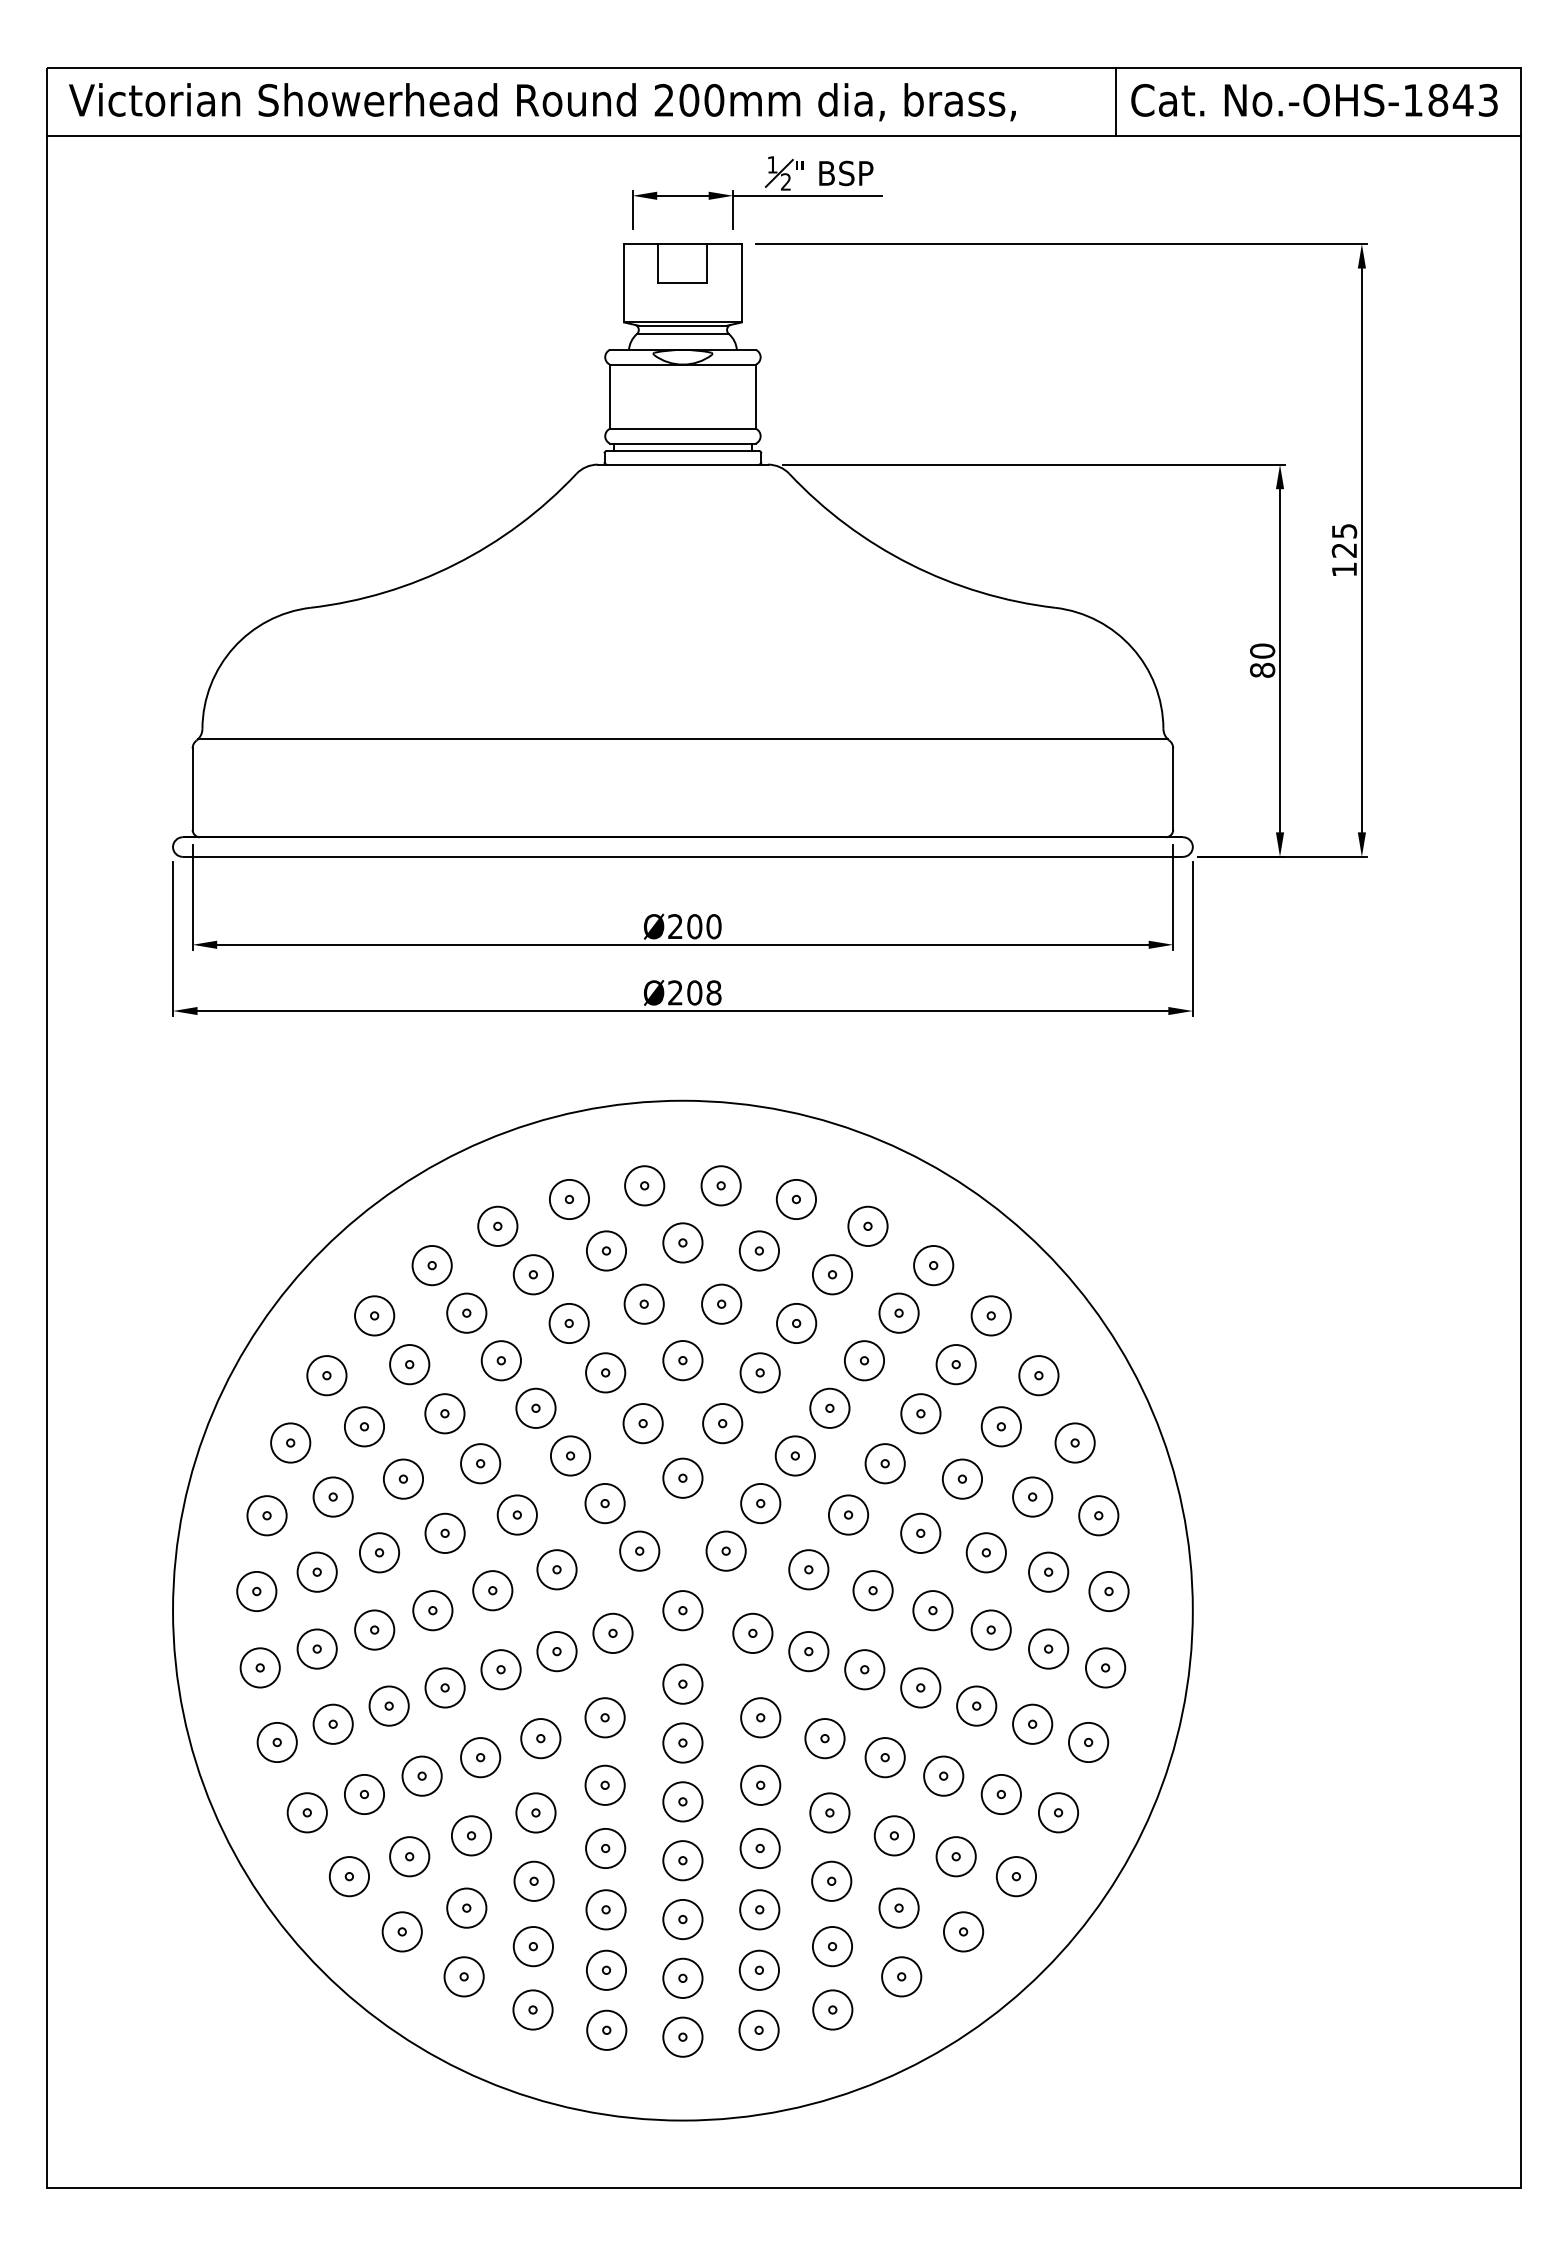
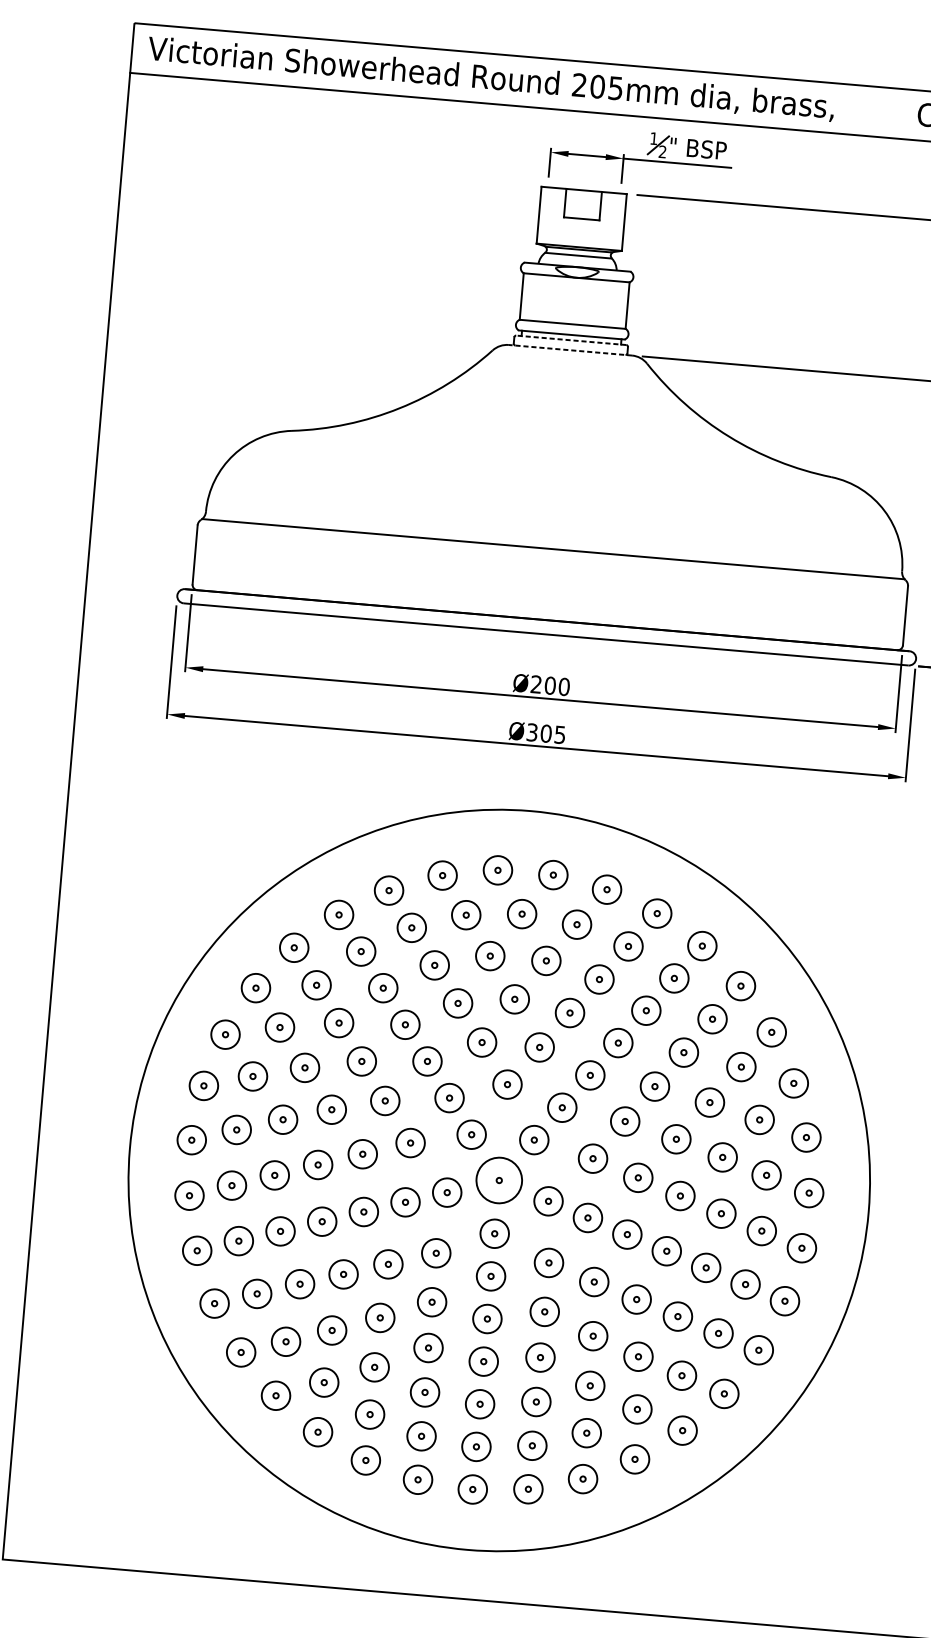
text: (714, 99) -> (616, 87), 200mm -> 205mm
line: (1115, 101) -> (906, 114), removed
line: (682, 450) -> (571, 340), solid -> dashed
line: (682, 464) -> (570, 350), solid -> dashed
text: (694, 992) -> (546, 733), Ø208 -> Ø305
circle: (682, 1610) -> (498, 1180), size x1.6

